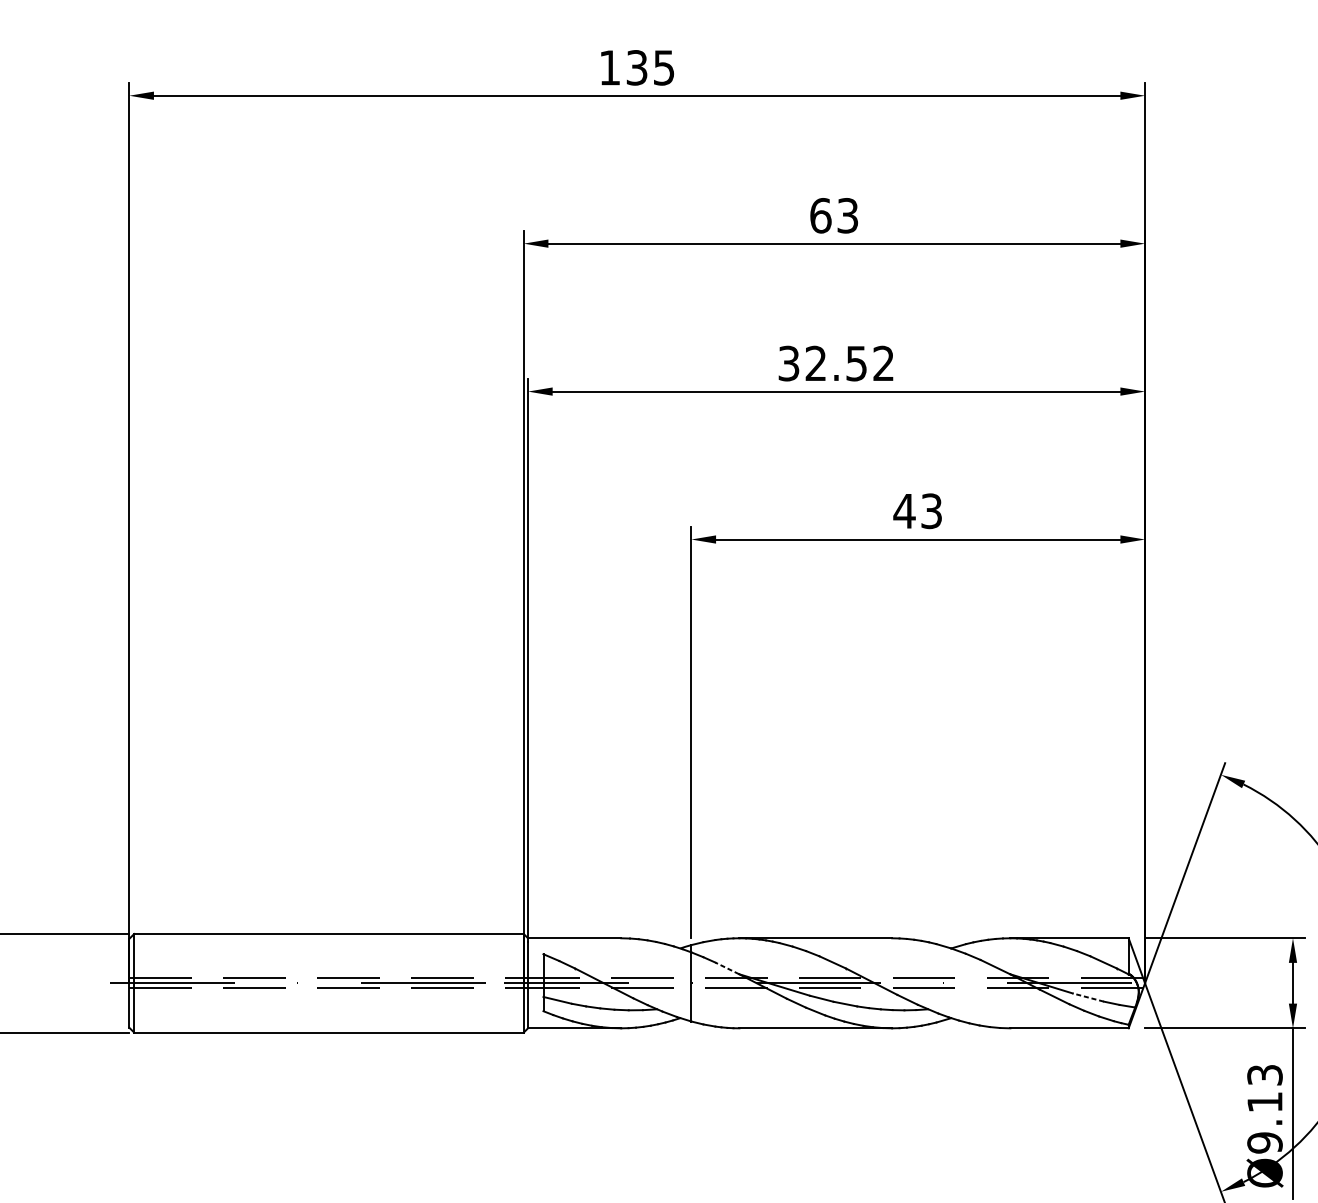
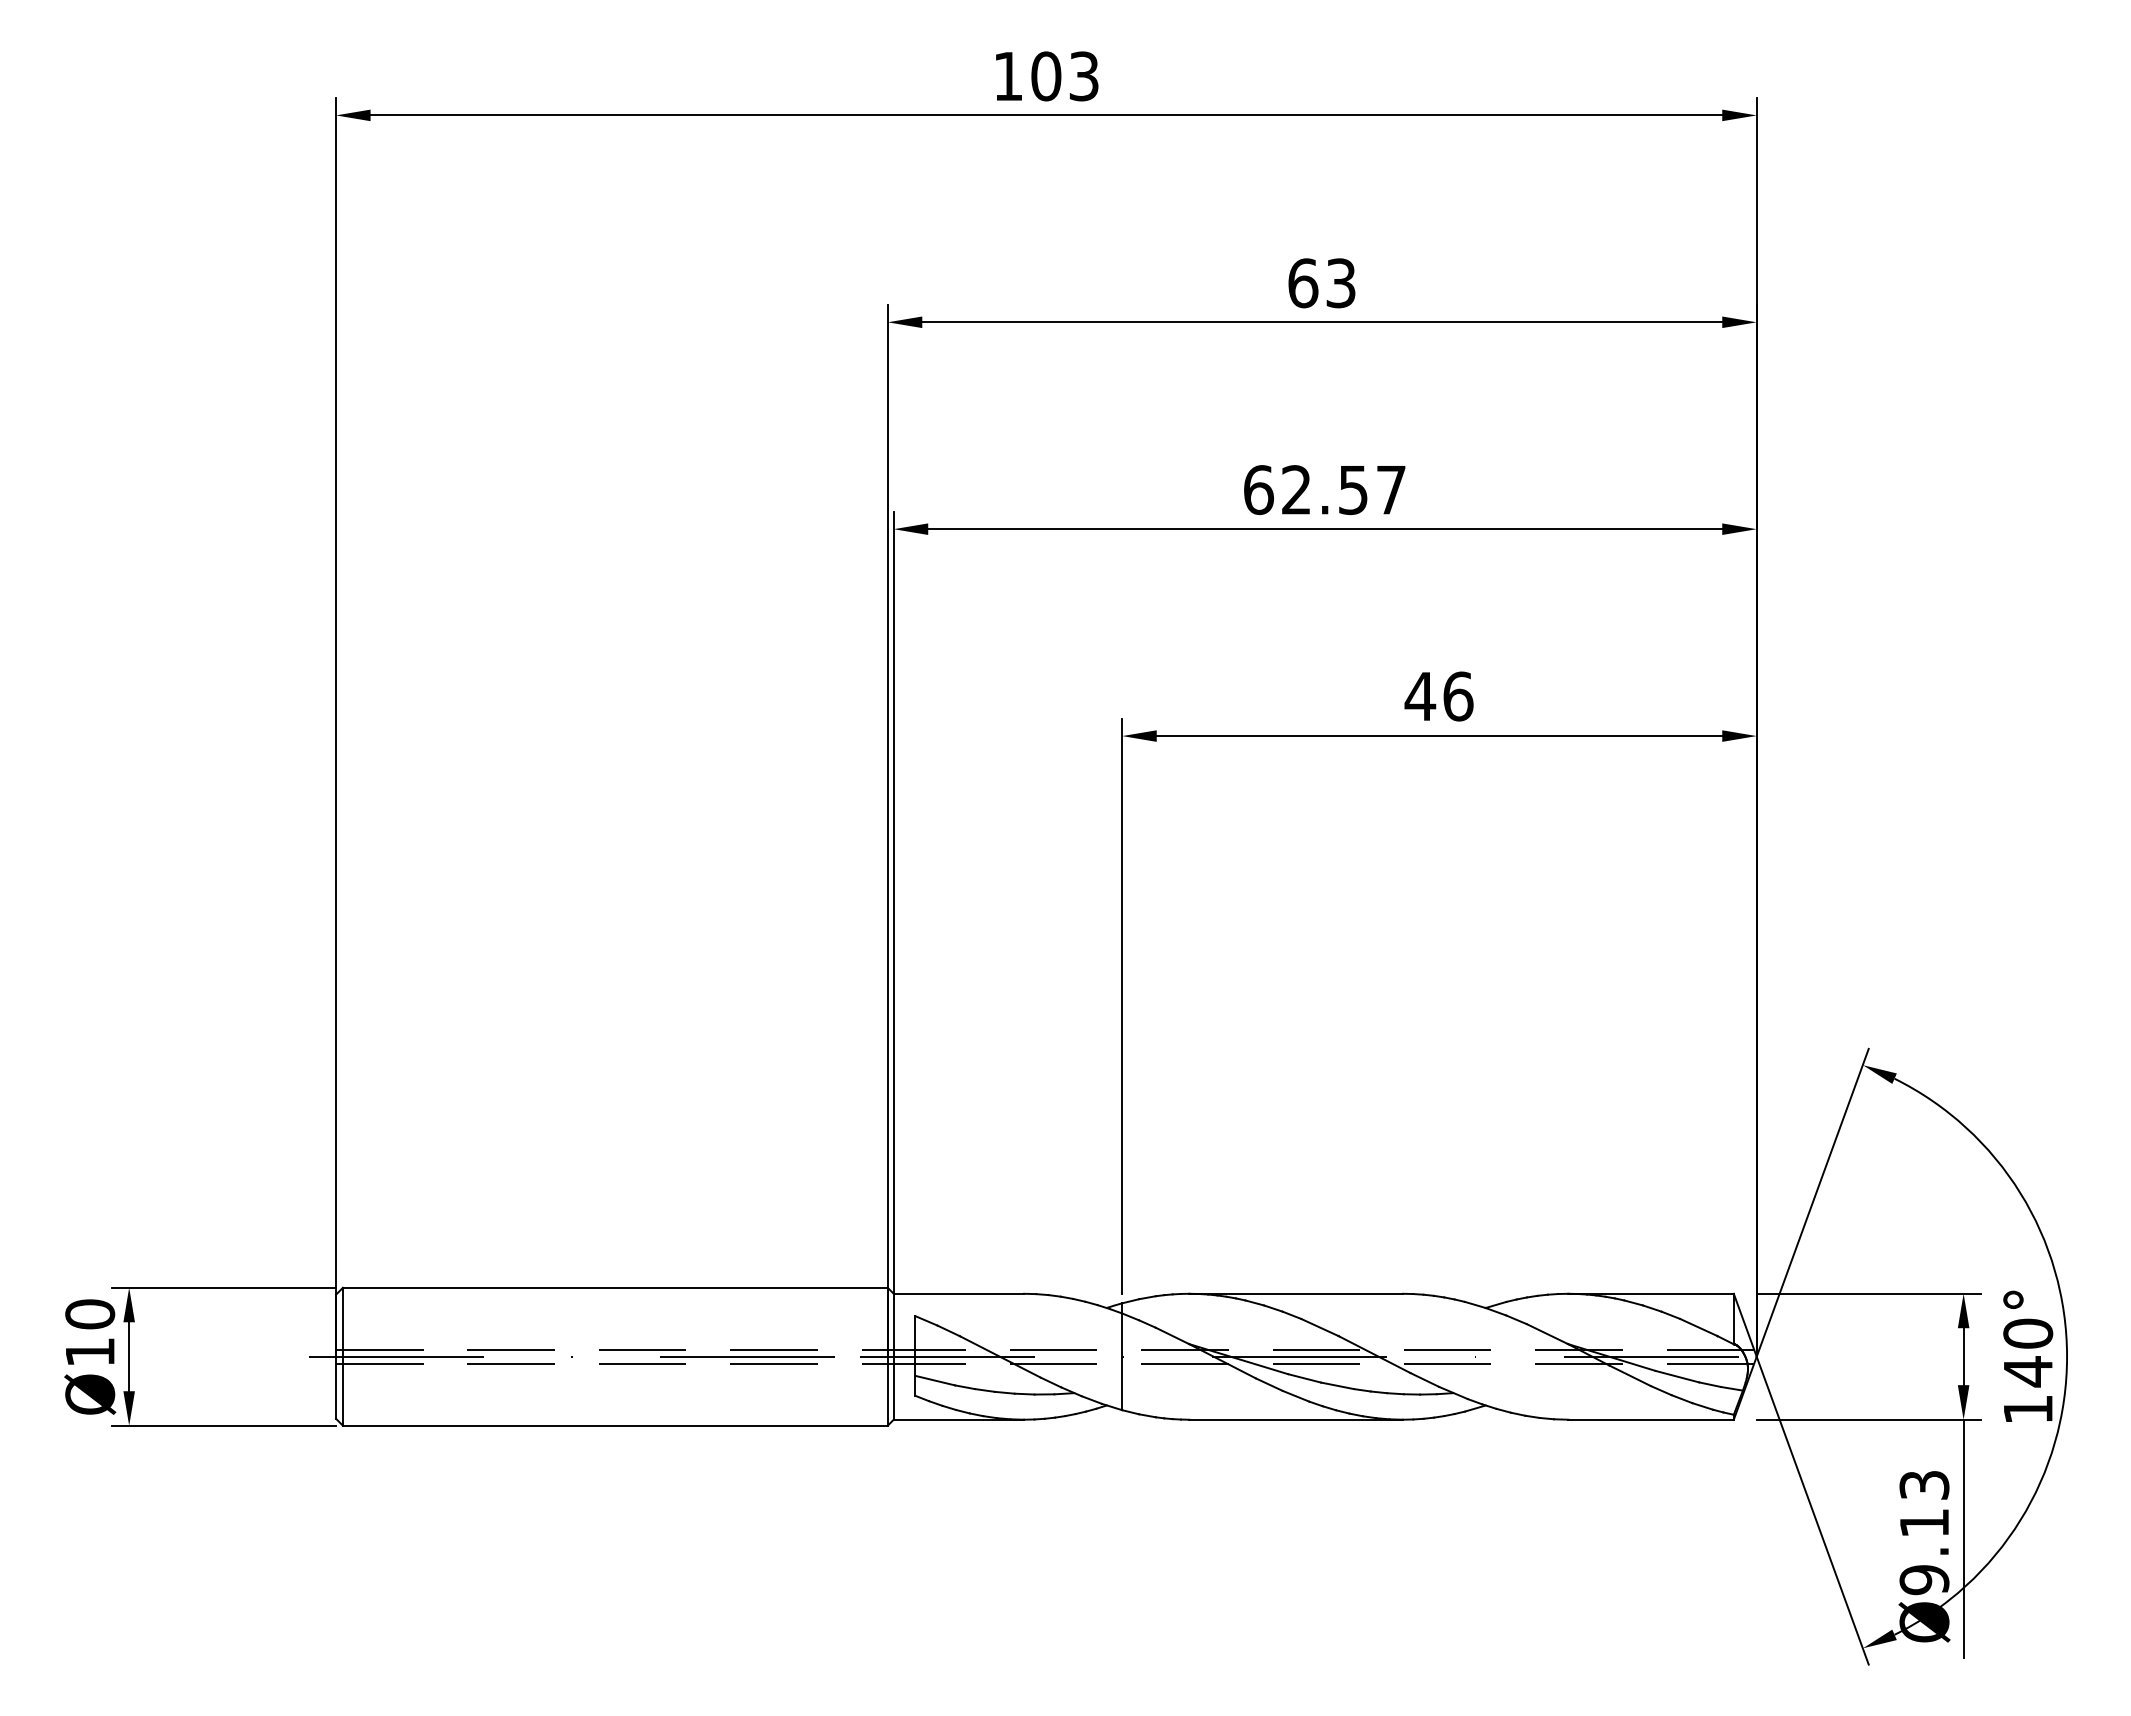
text: (650, 67) -> (1064, 76), 135 -> 103
text: (836, 363) -> (1324, 490), 32.52 -> 62.57
text: (931, 511) -> (1458, 696), 43 -> 46
line: (727, 968) -> (1172, 1335), dashed -> solid
line: (1088, 997) -> (1677, 1376), dashed -> solid

